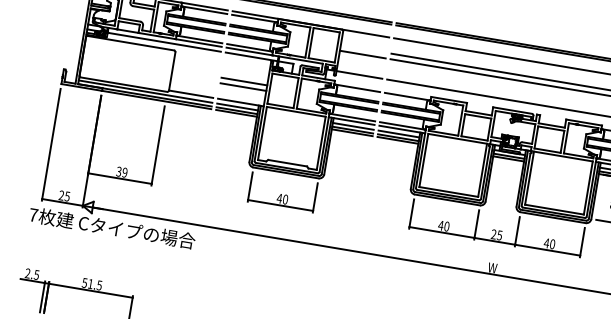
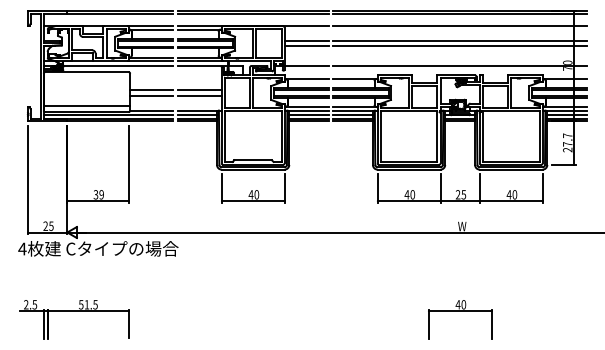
line: (363, 49) -> (306, 41), added
line: (194, 73) -> (151, 90), added
line: (124, 77) -> (86, 105), added
line: (193, 78) -> (151, 95), added
text: (33, 214) -> (22, 248), 7 -> 4

